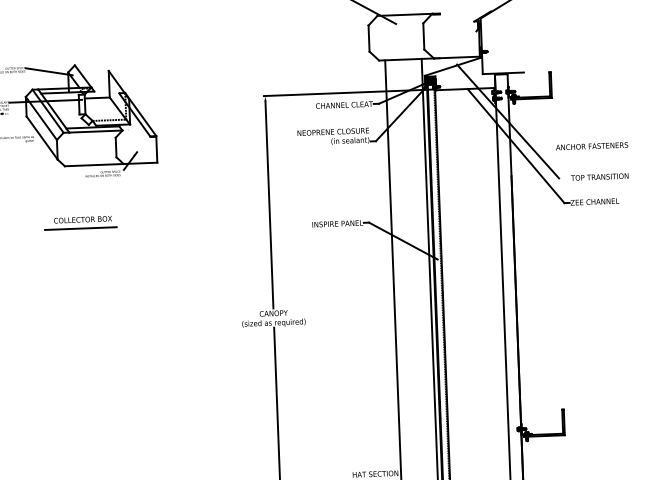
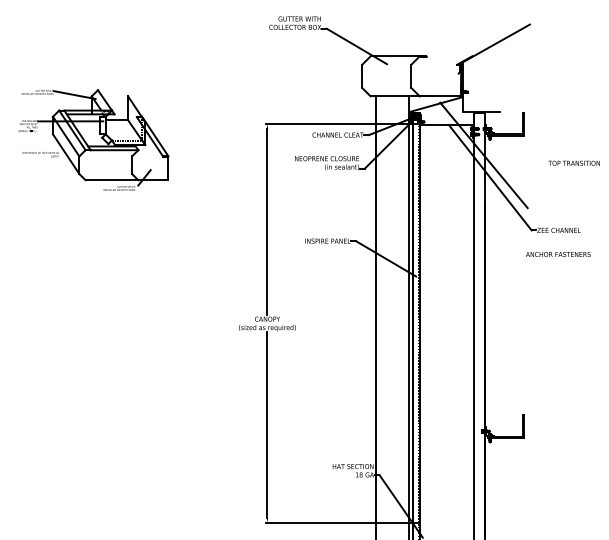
text: (592, 146) -> (558, 254), moved
text: (598, 176) -> (573, 162), moved
part: (80, 222) -> (97, 231), removed

